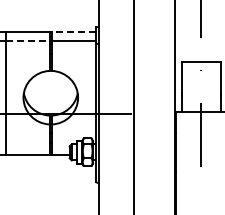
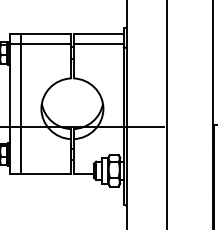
line: (73, 31) -> (98, 33), dashed -> solid
line: (28, 40) -> (47, 43), dashed -> solid

